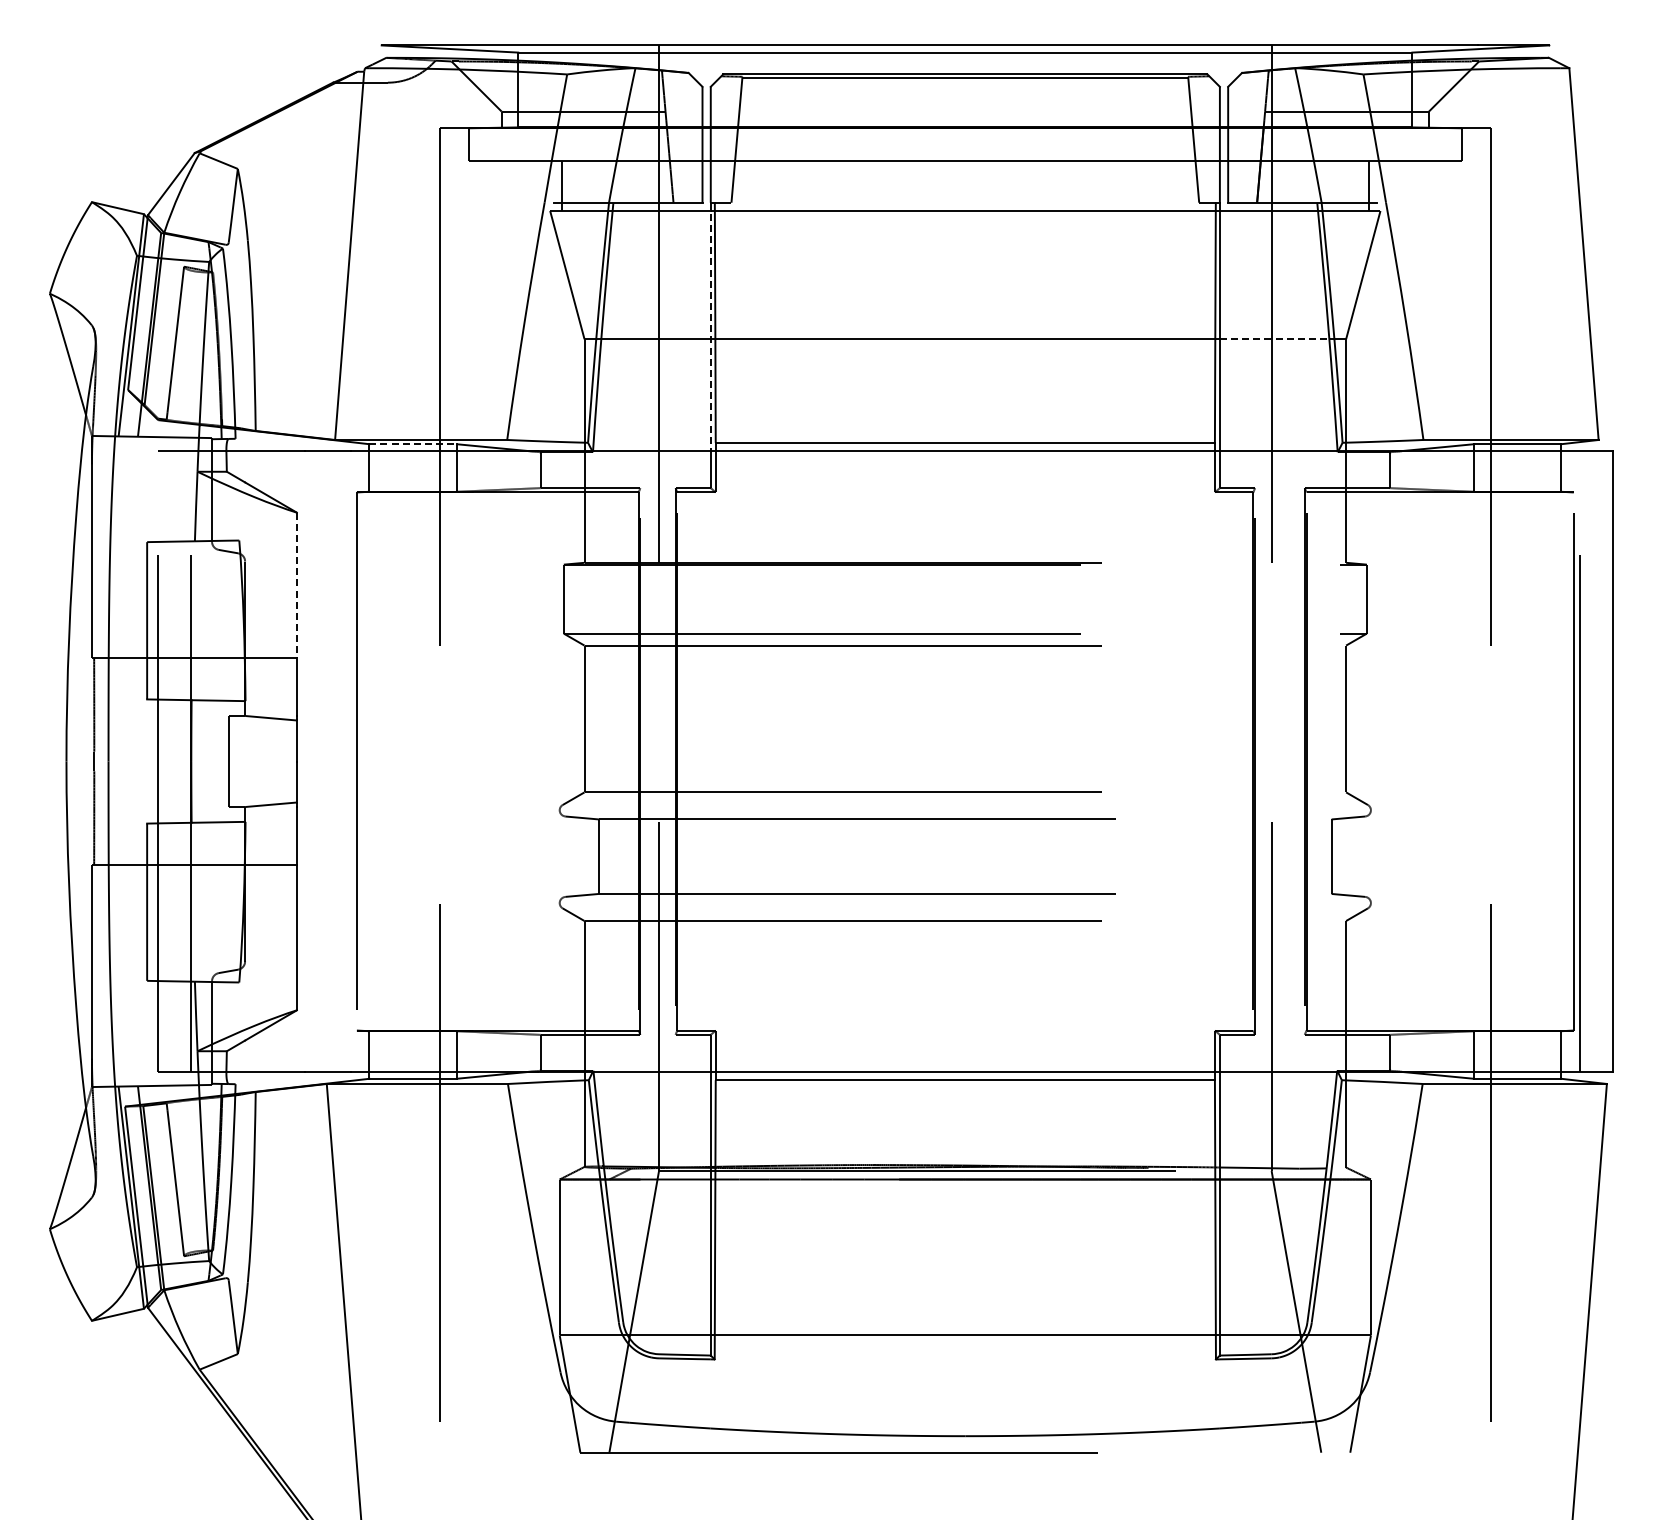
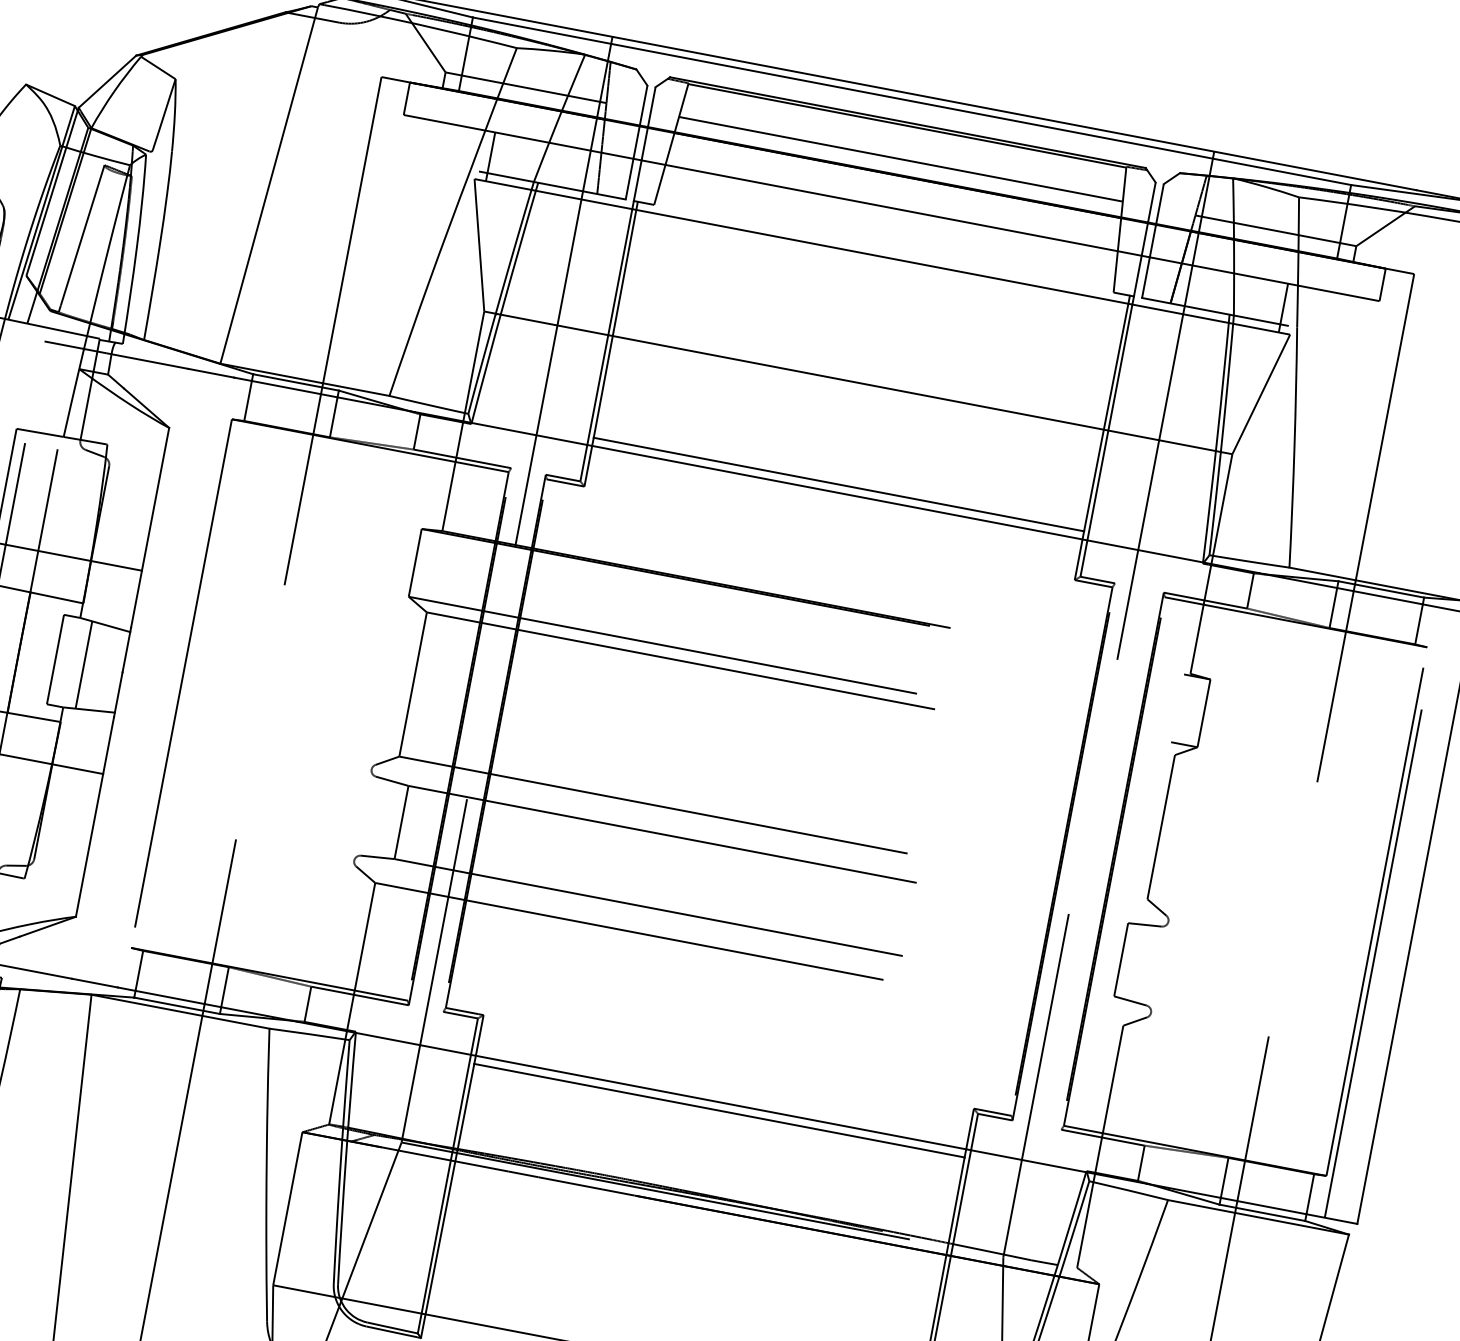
line: (965, 111) -> (901, 159), added
line: (710, 327) -> (610, 323), dashed -> solid
line: (1274, 339) -> (1161, 441), dashed -> solid
line: (412, 444) -> (295, 382), dashed -> solid
line: (296, 585) -> (155, 499), dashed -> solid
line: (257, 761) -> (83, 664), added

